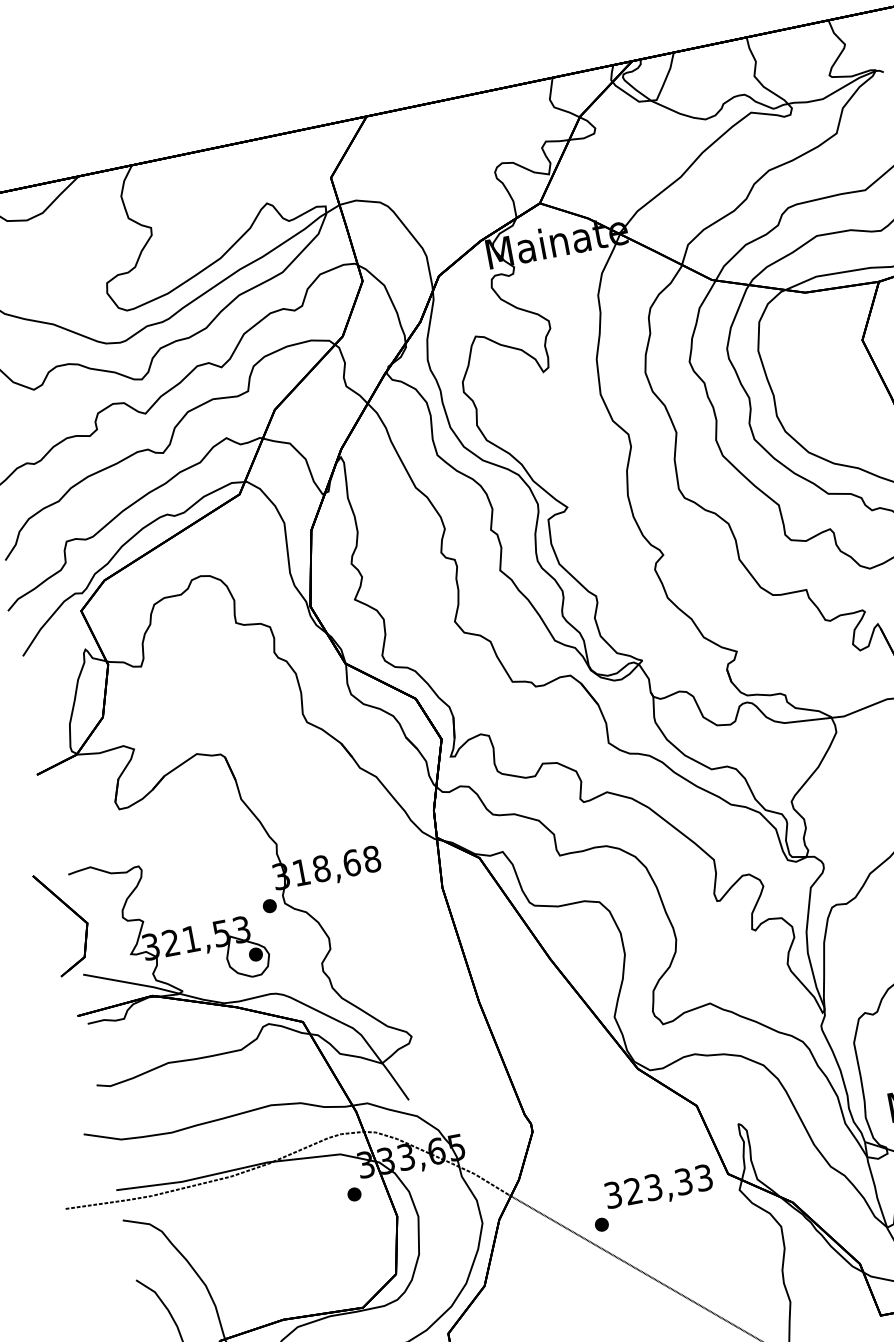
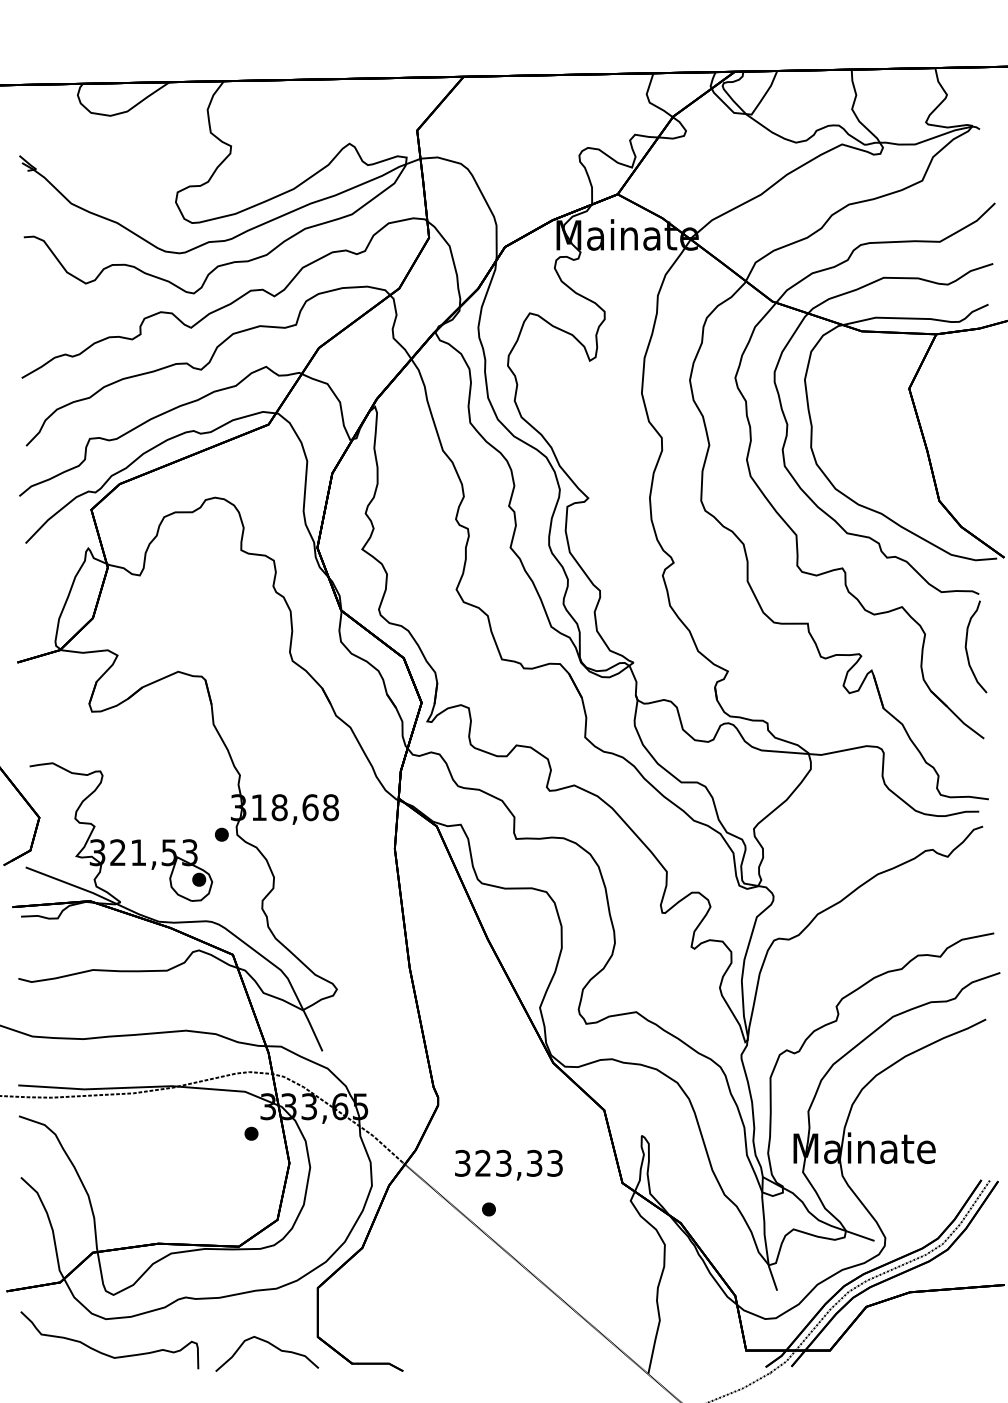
text: (658, 1188) -> (508, 1165), moved

